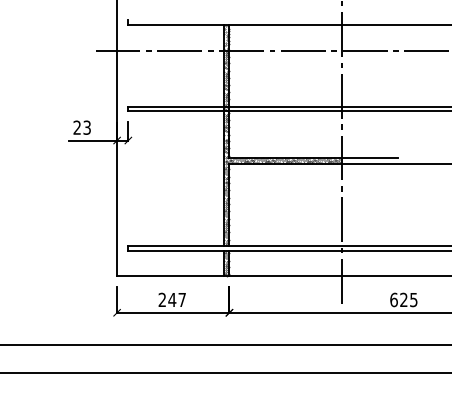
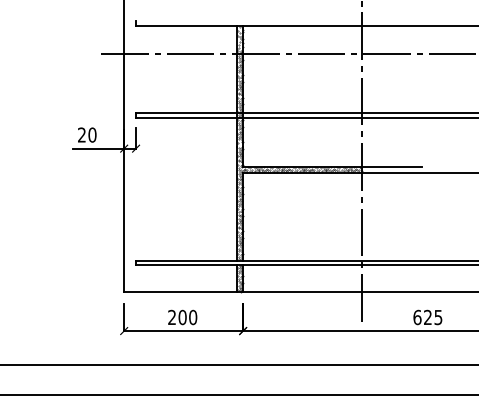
text: (87, 127) -> (92, 134), 23 -> 20
text: (176, 299) -> (187, 317), 247 -> 200

